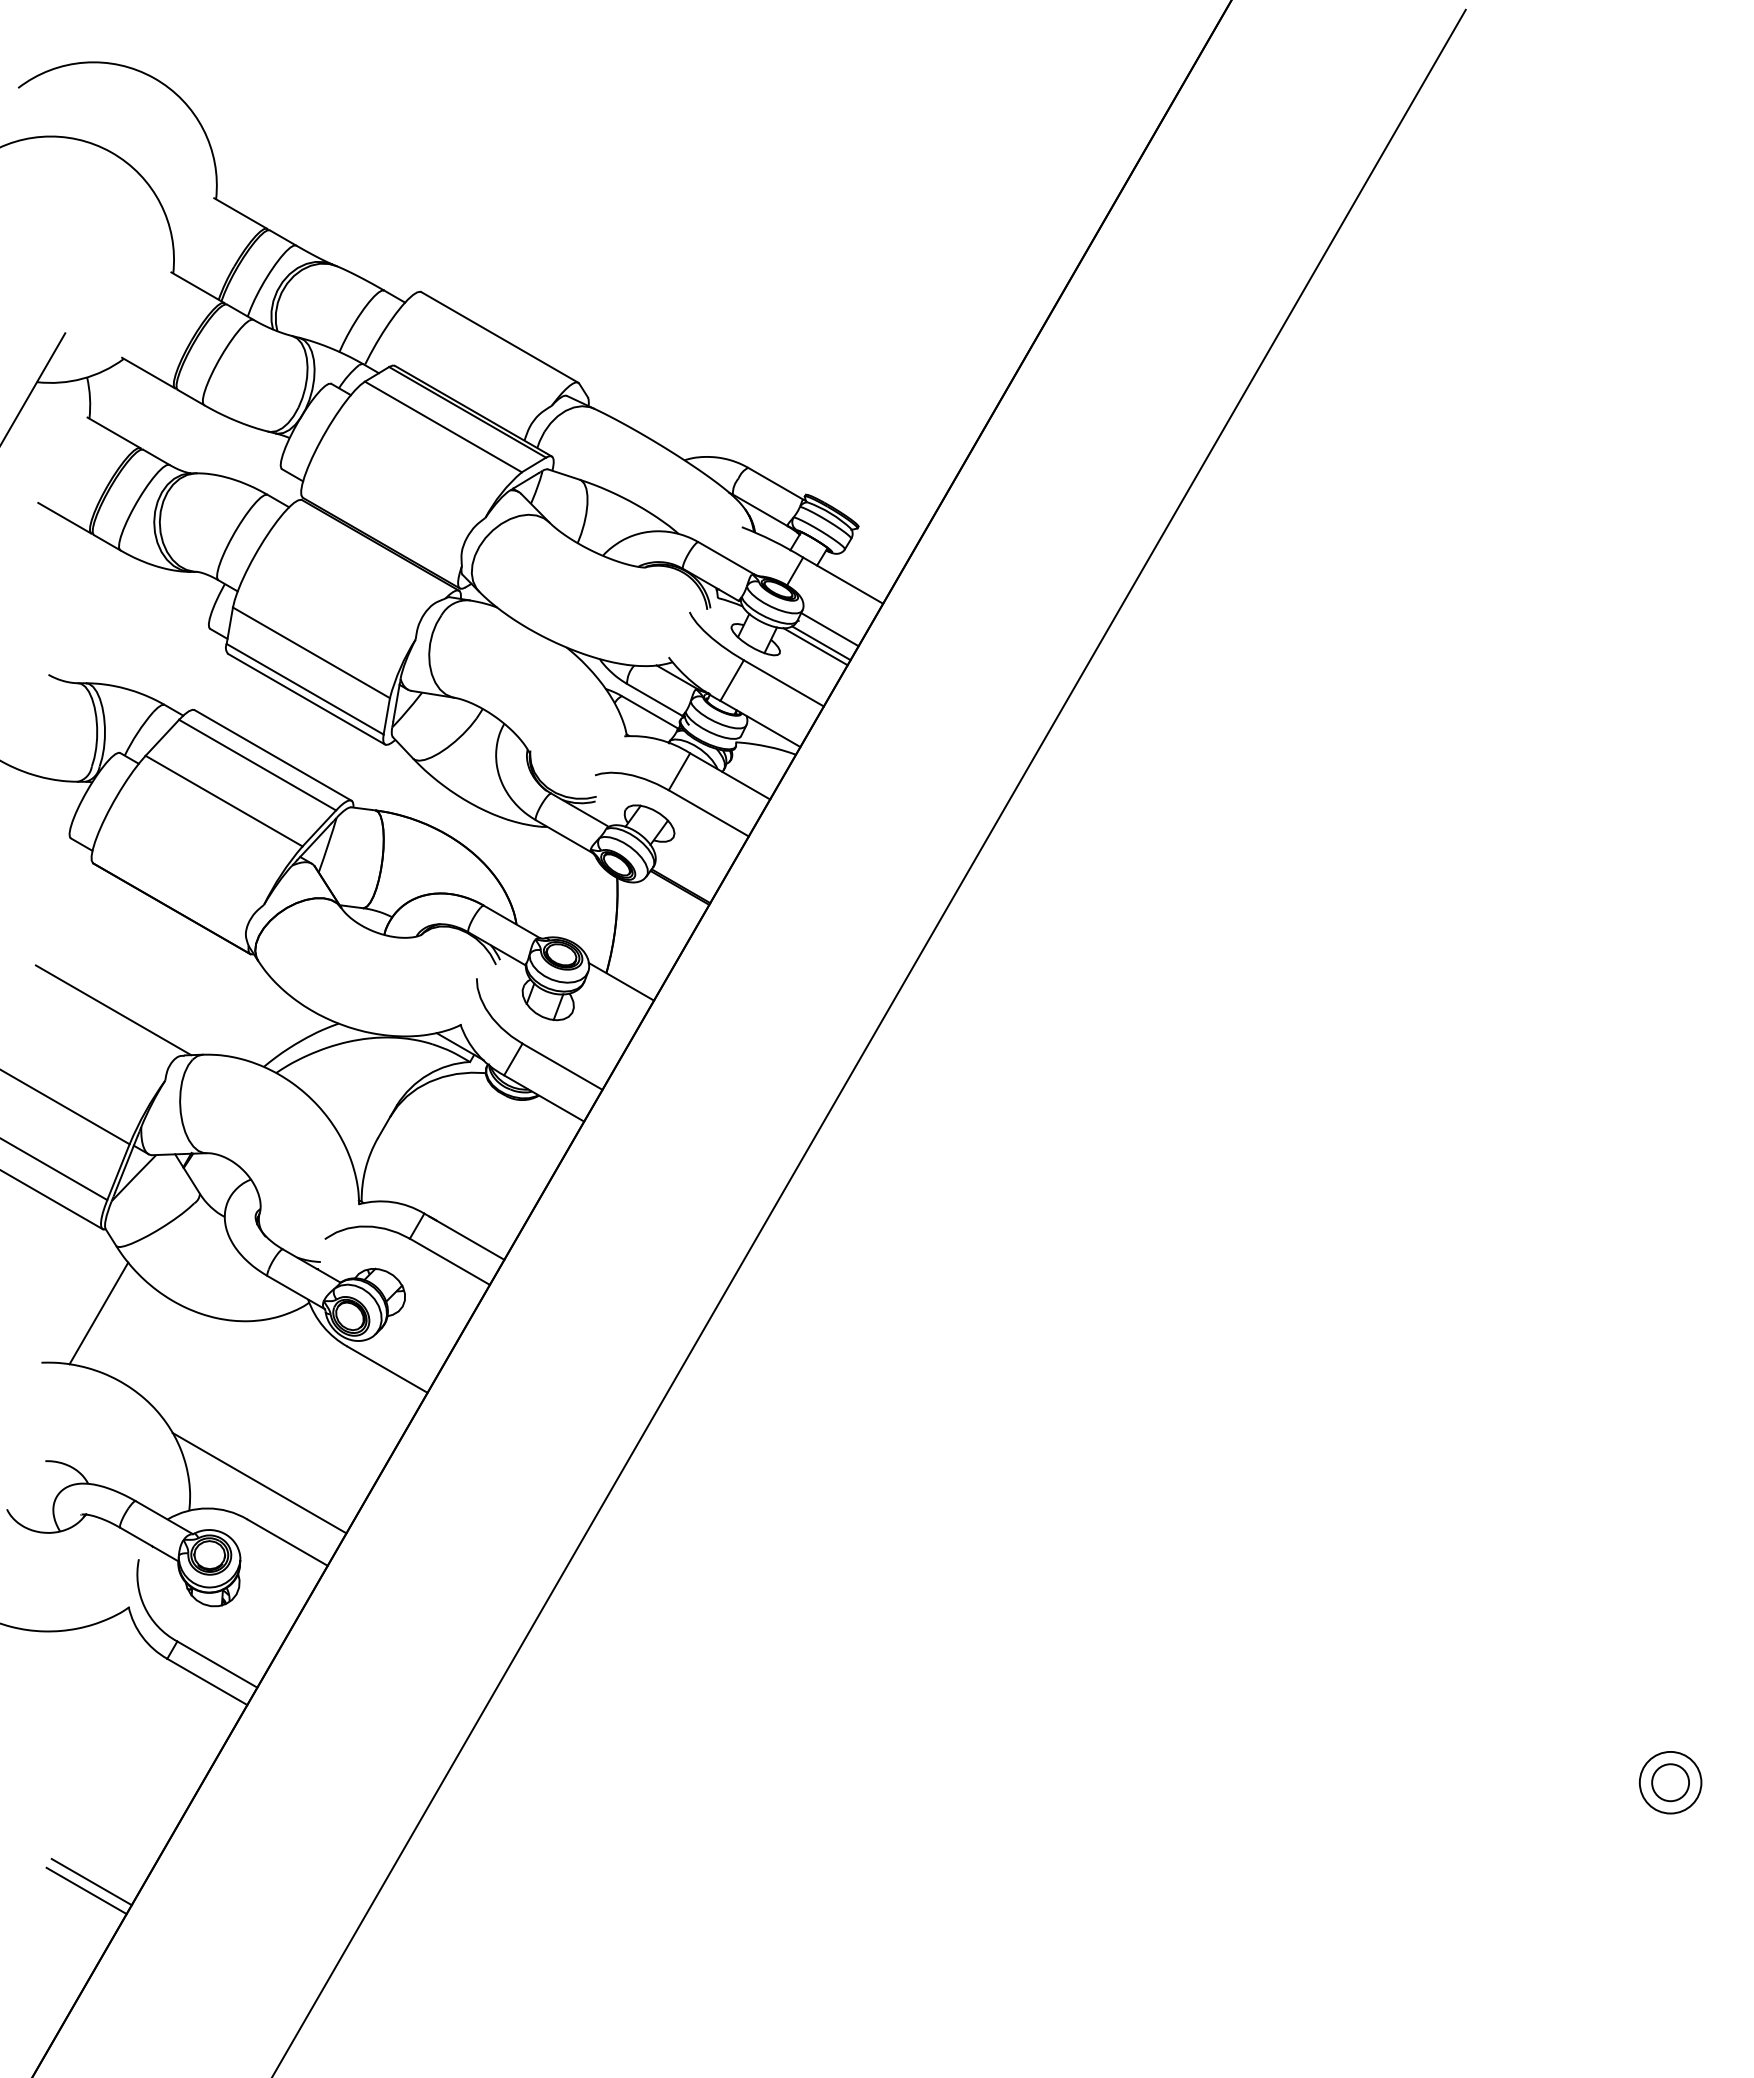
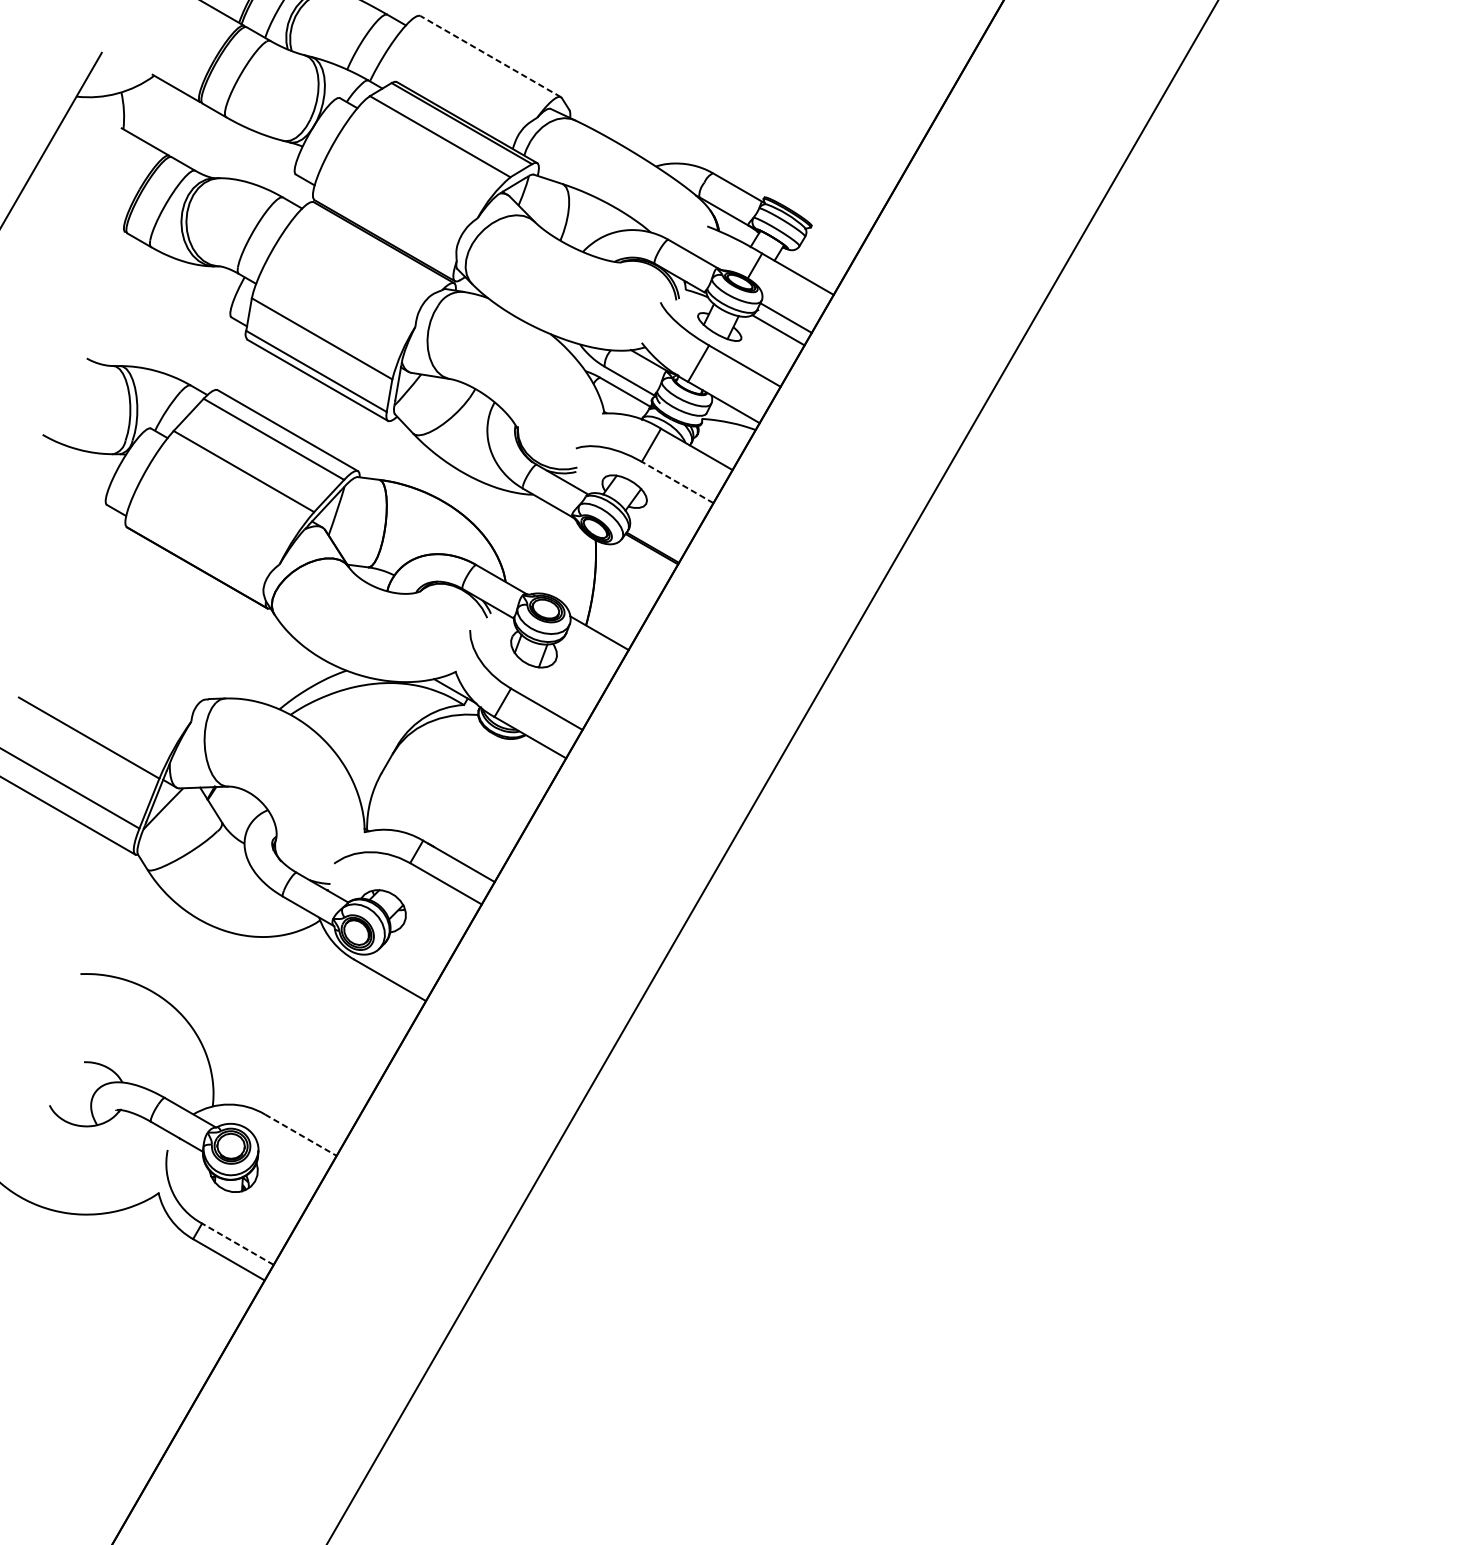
line: (499, 337) -> (490, 56), solid -> dashed
line: (64, 517) -> (101, 217), removed
line: (815, 646) -> (773, 333), removed
line: (708, 813) -> (677, 482), solid -> dashed
line: (113, 1010) -> (144, 658), removed
line: (98, 1313) -> (131, 930), removed
line: (259, 1482) -> (275, 1081), removed
line: (288, 1542) -> (301, 1134), solid -> dashed
line: (216, 1664) -> (237, 1244), solid -> dashed
line: (91, 1881) -> (125, 1438), removed
line: (86, 1890) -> (120, 1446), removed

